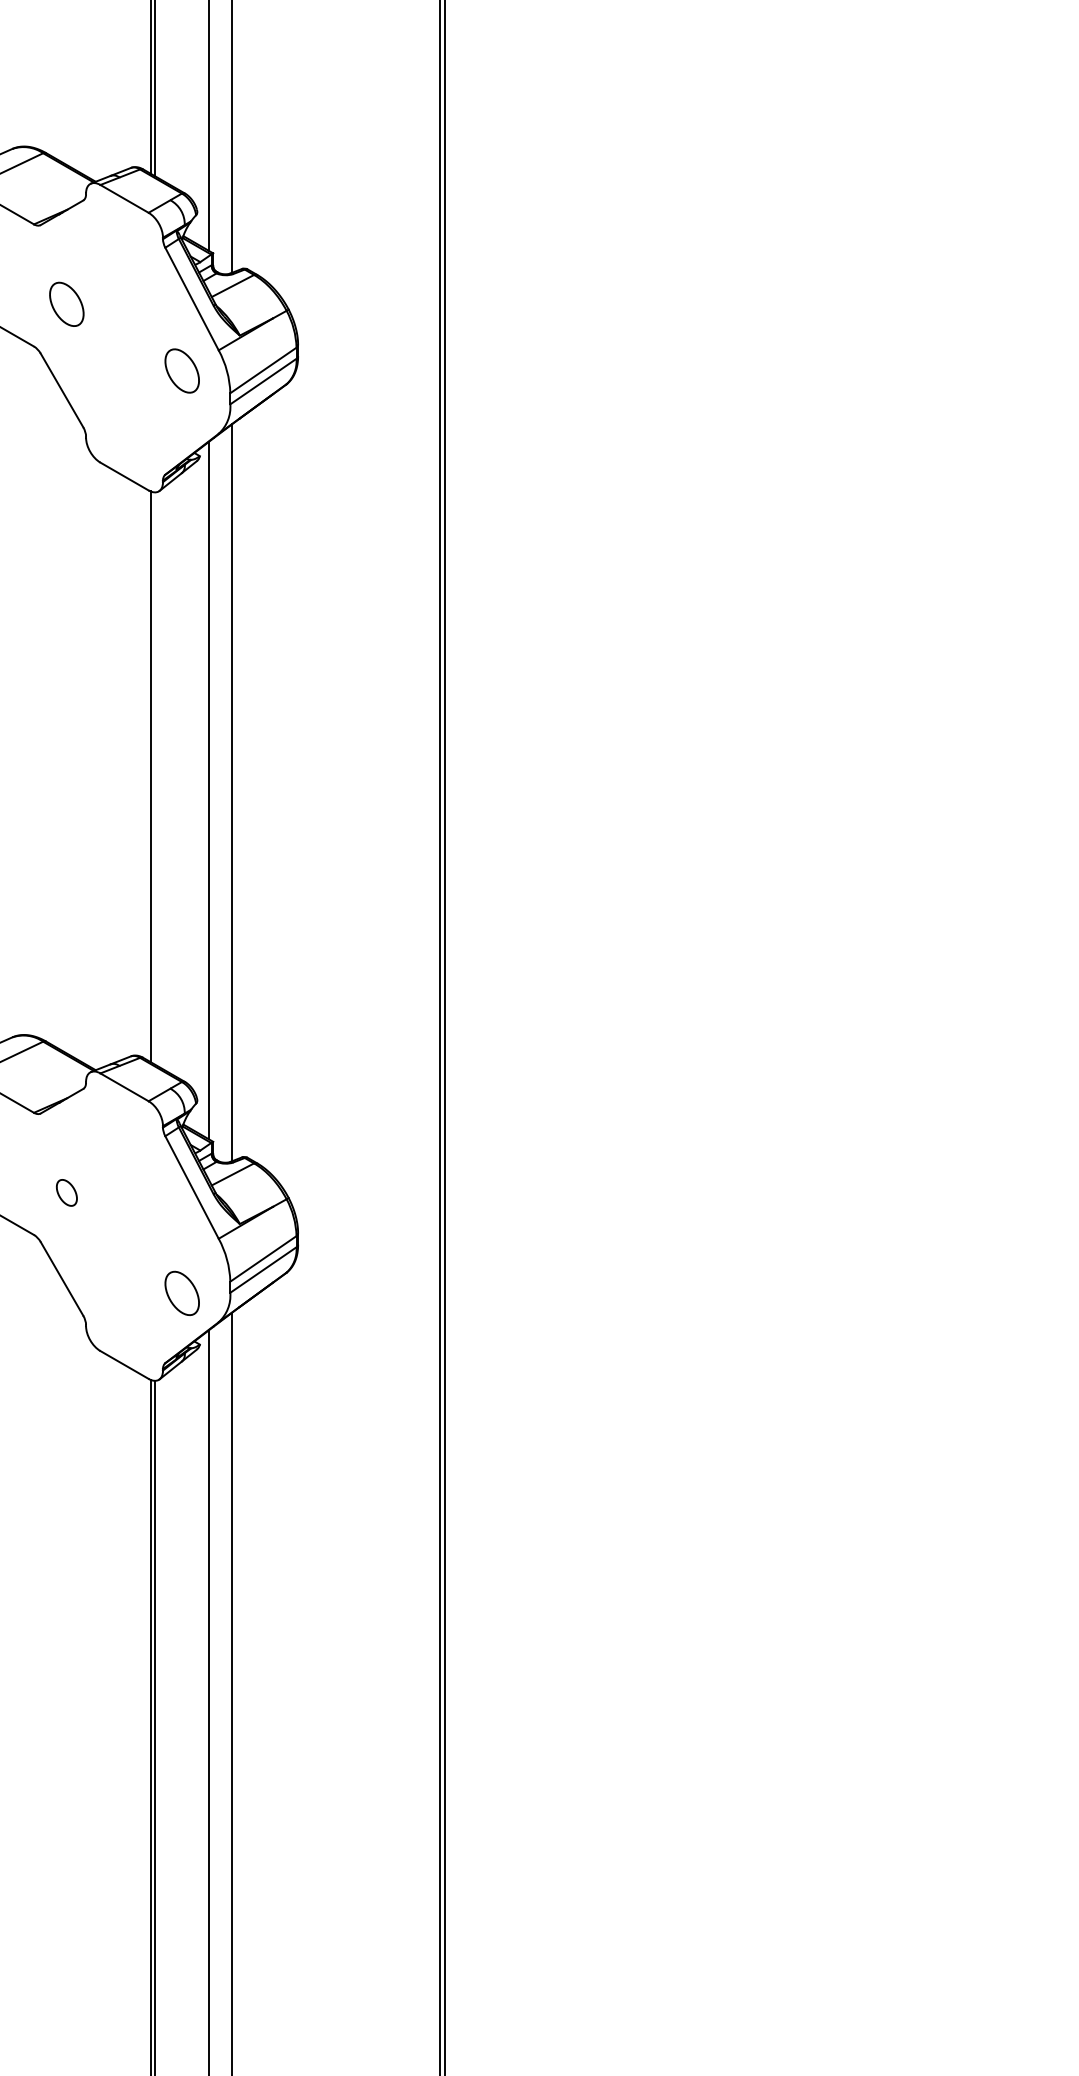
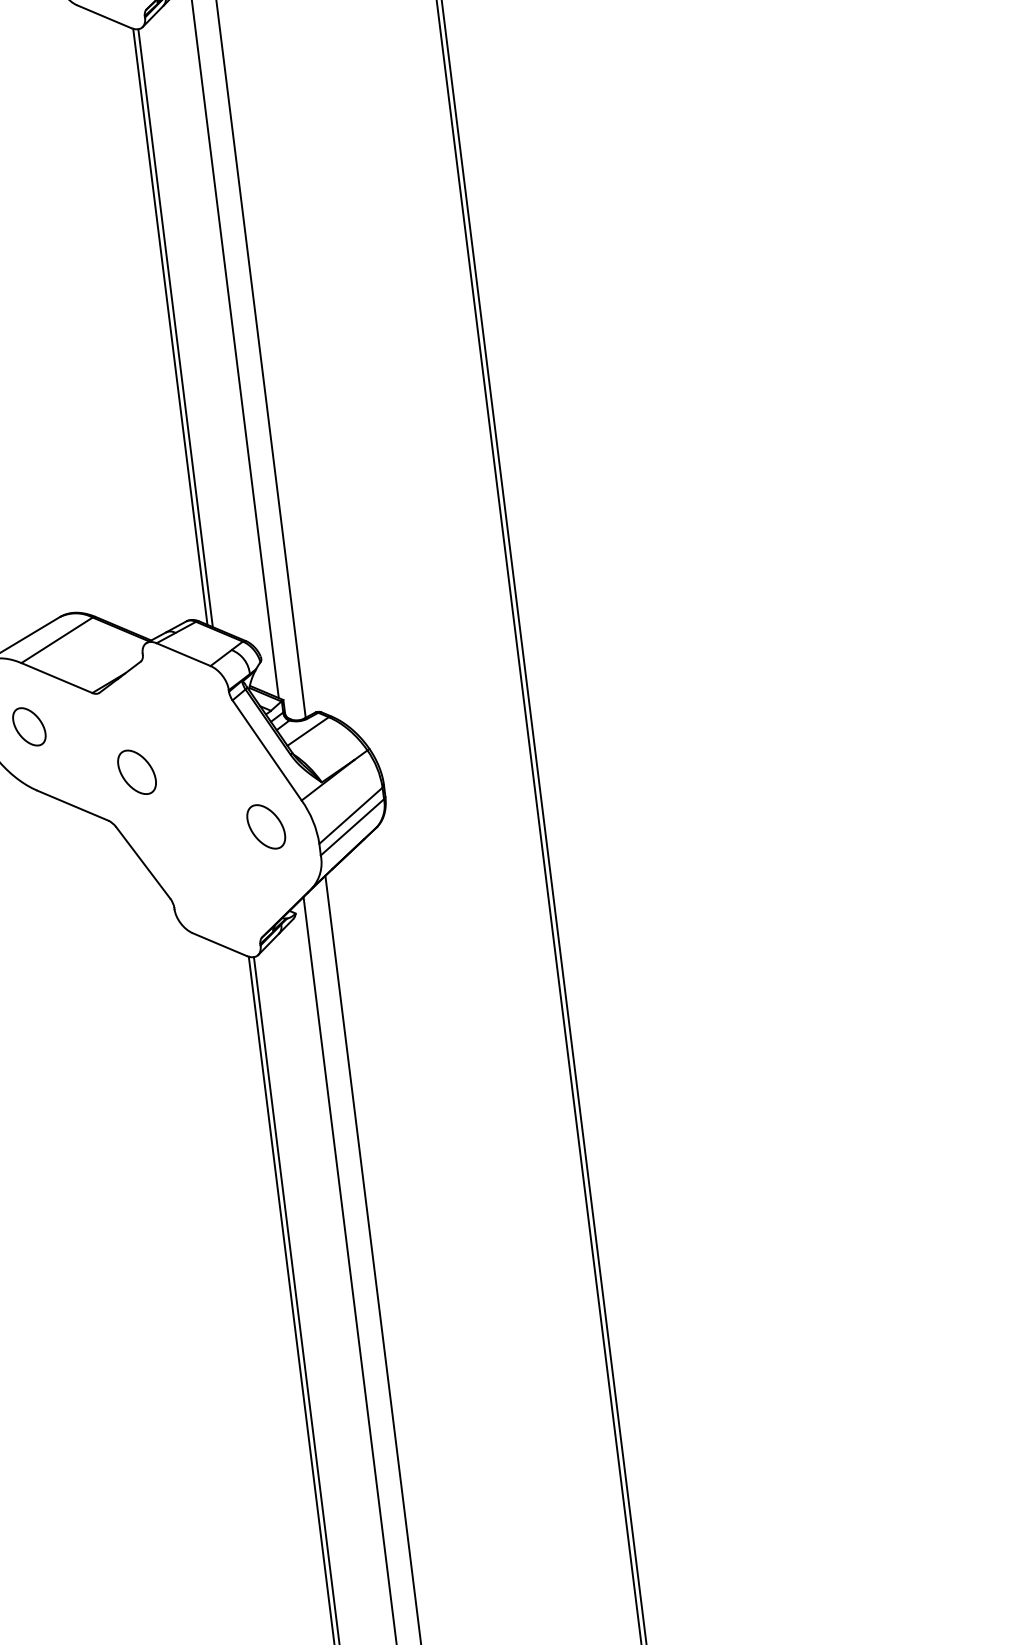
line: (155, 778) -> (175, 328), added
part: (66, 1192) -> (136, 772), size x1.67
part: (181, 1292) -> (265, 825), moved

